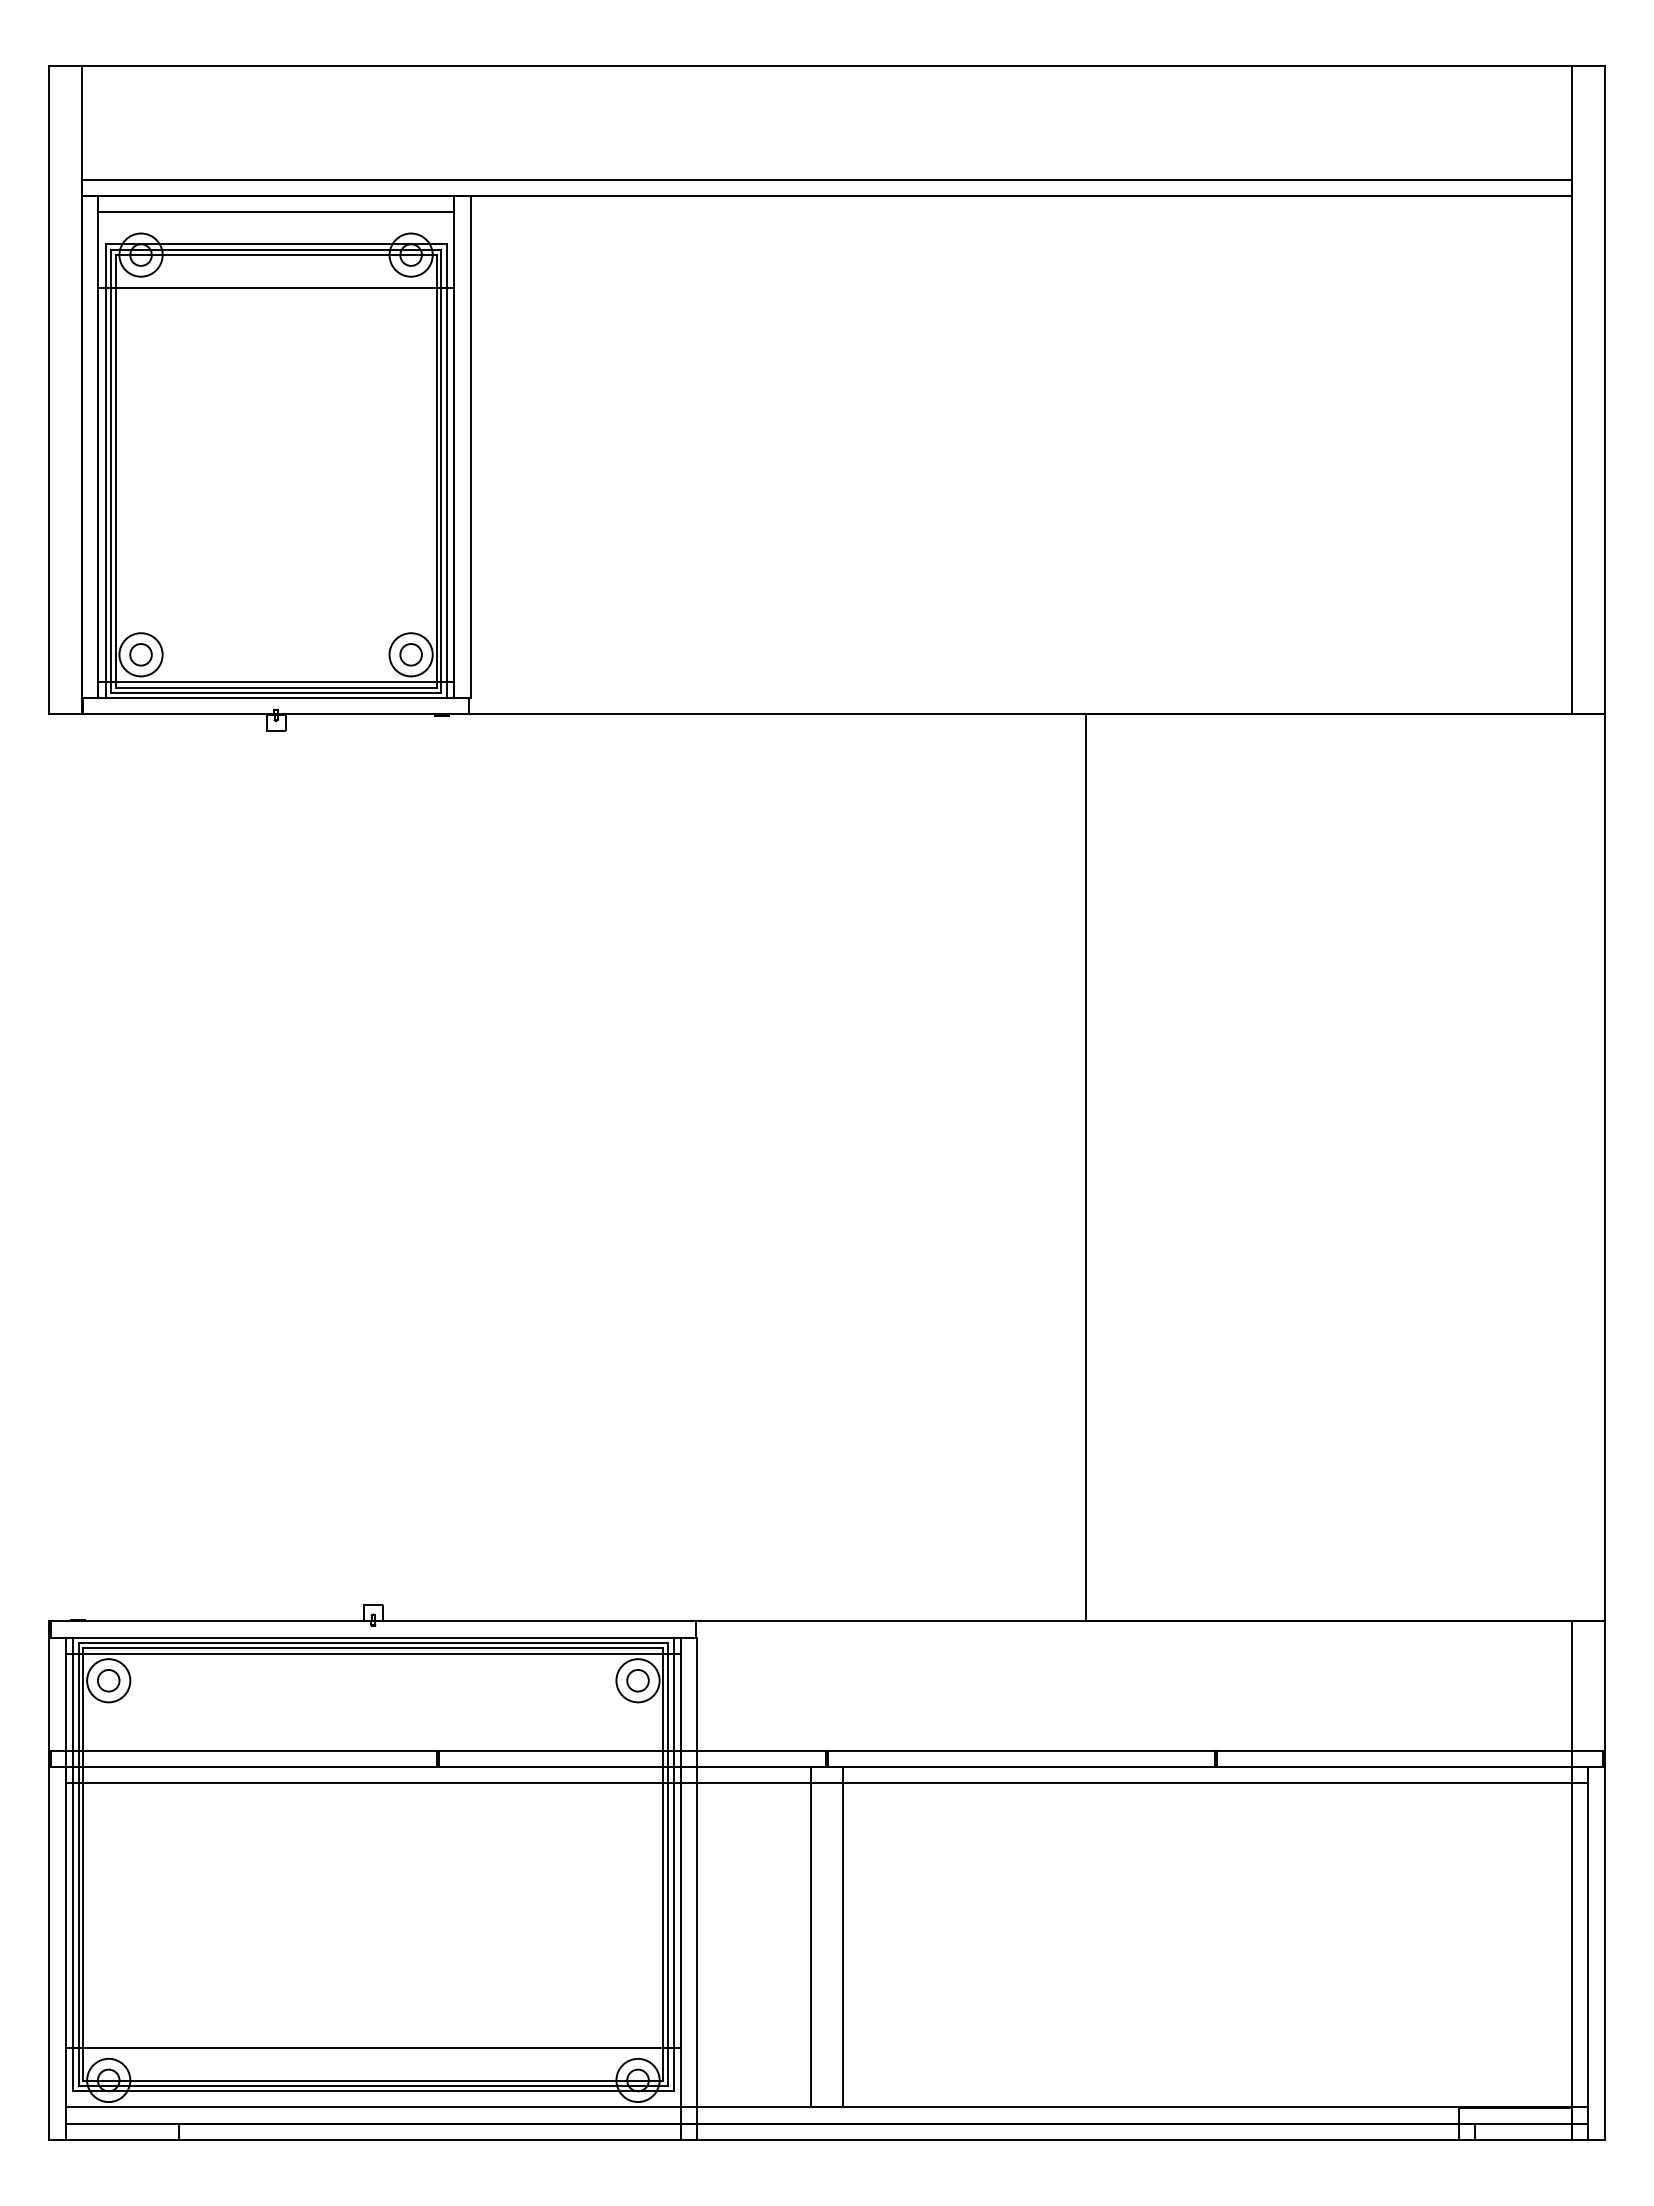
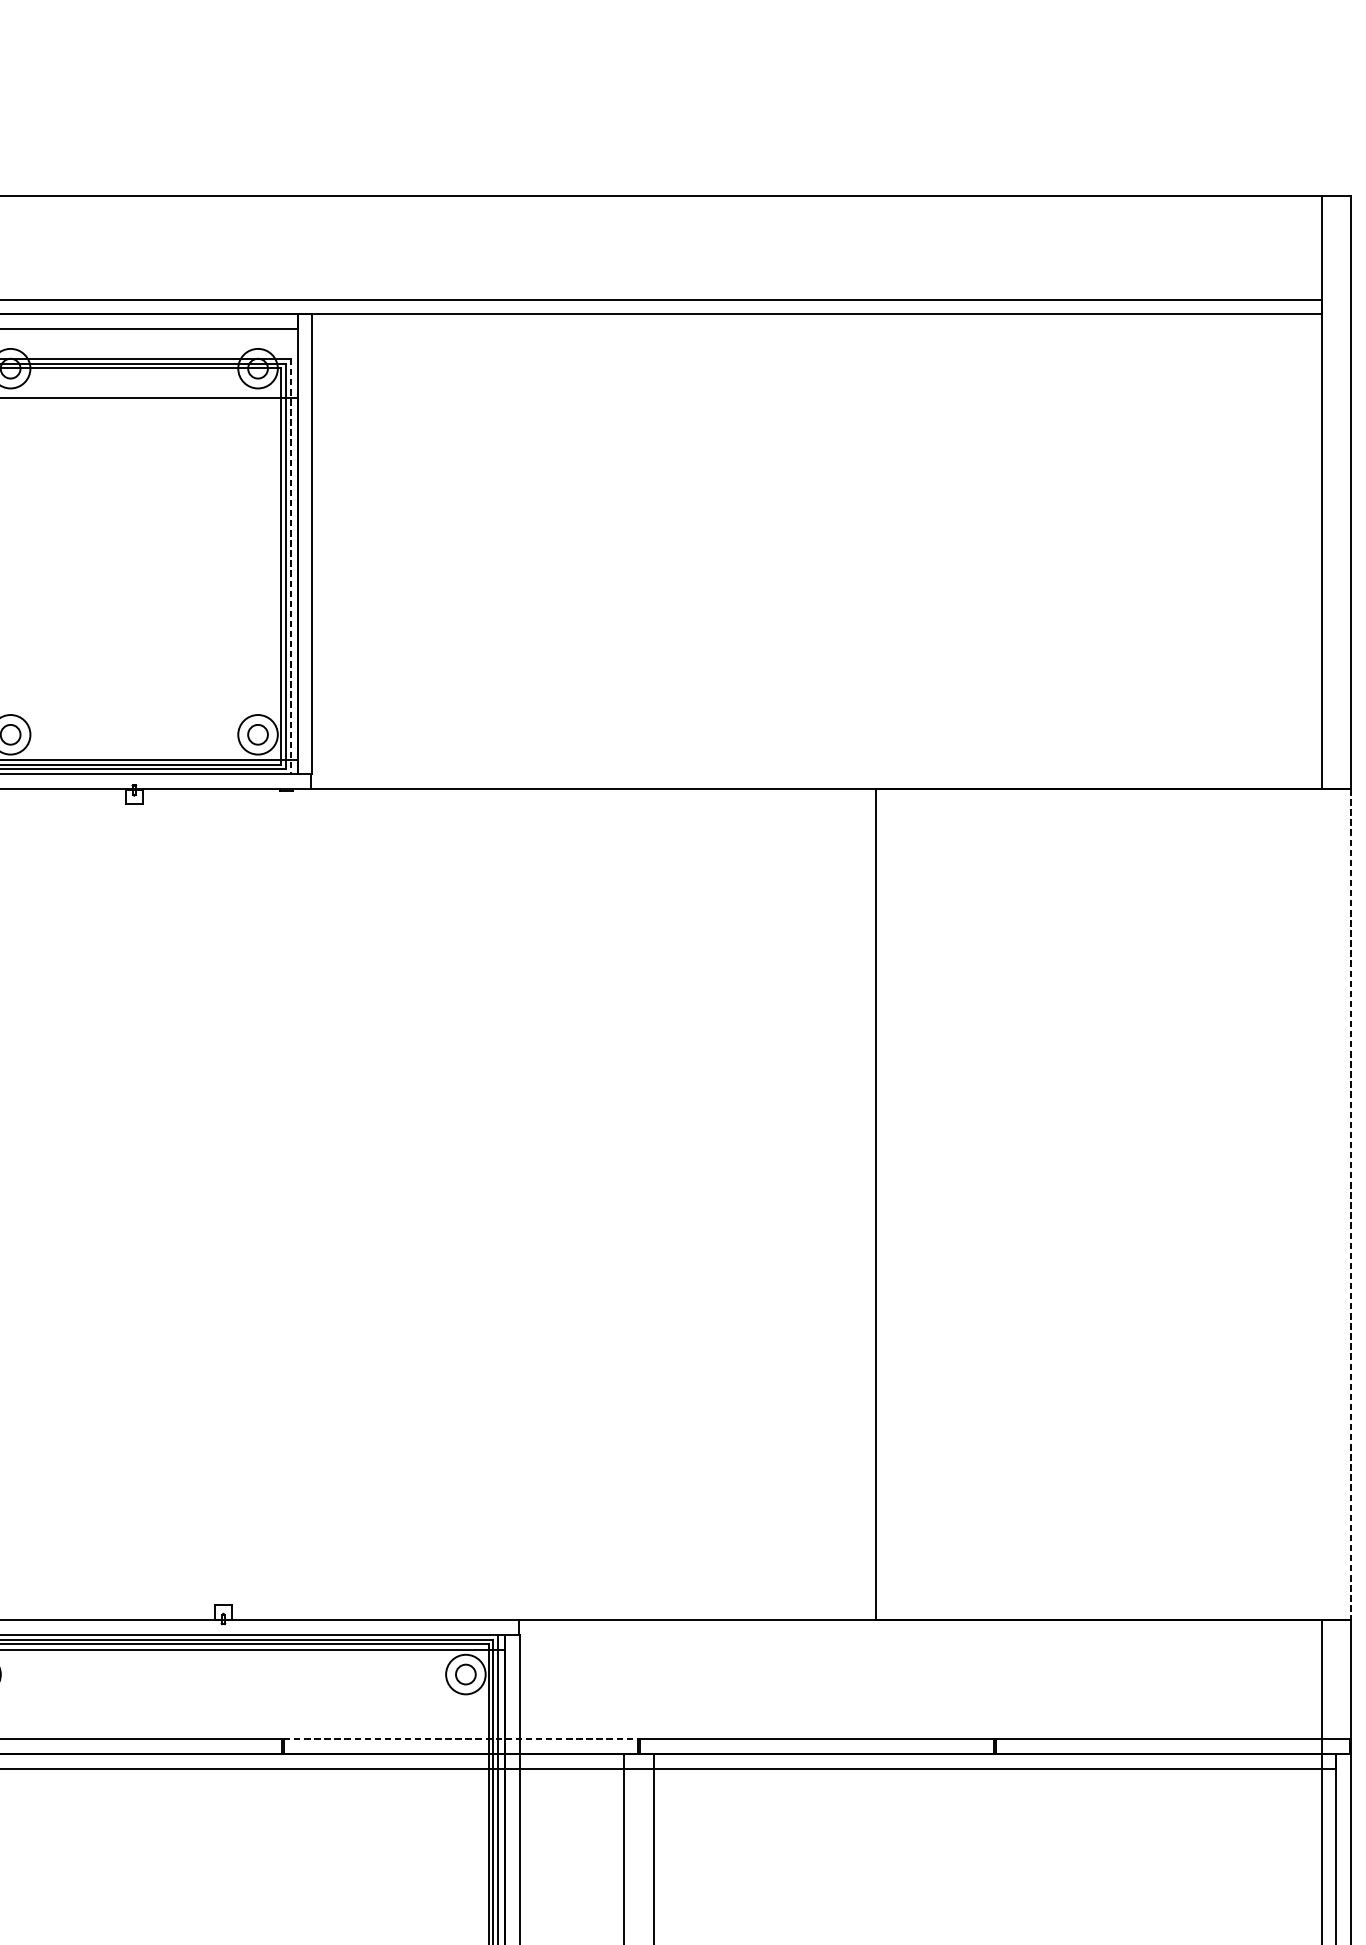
line: (446, 471) -> (290, 566), solid -> dashed
line: (1604, 1167) -> (1351, 1204), solid -> dashed
line: (633, 1751) -> (461, 1739), solid -> dashed

